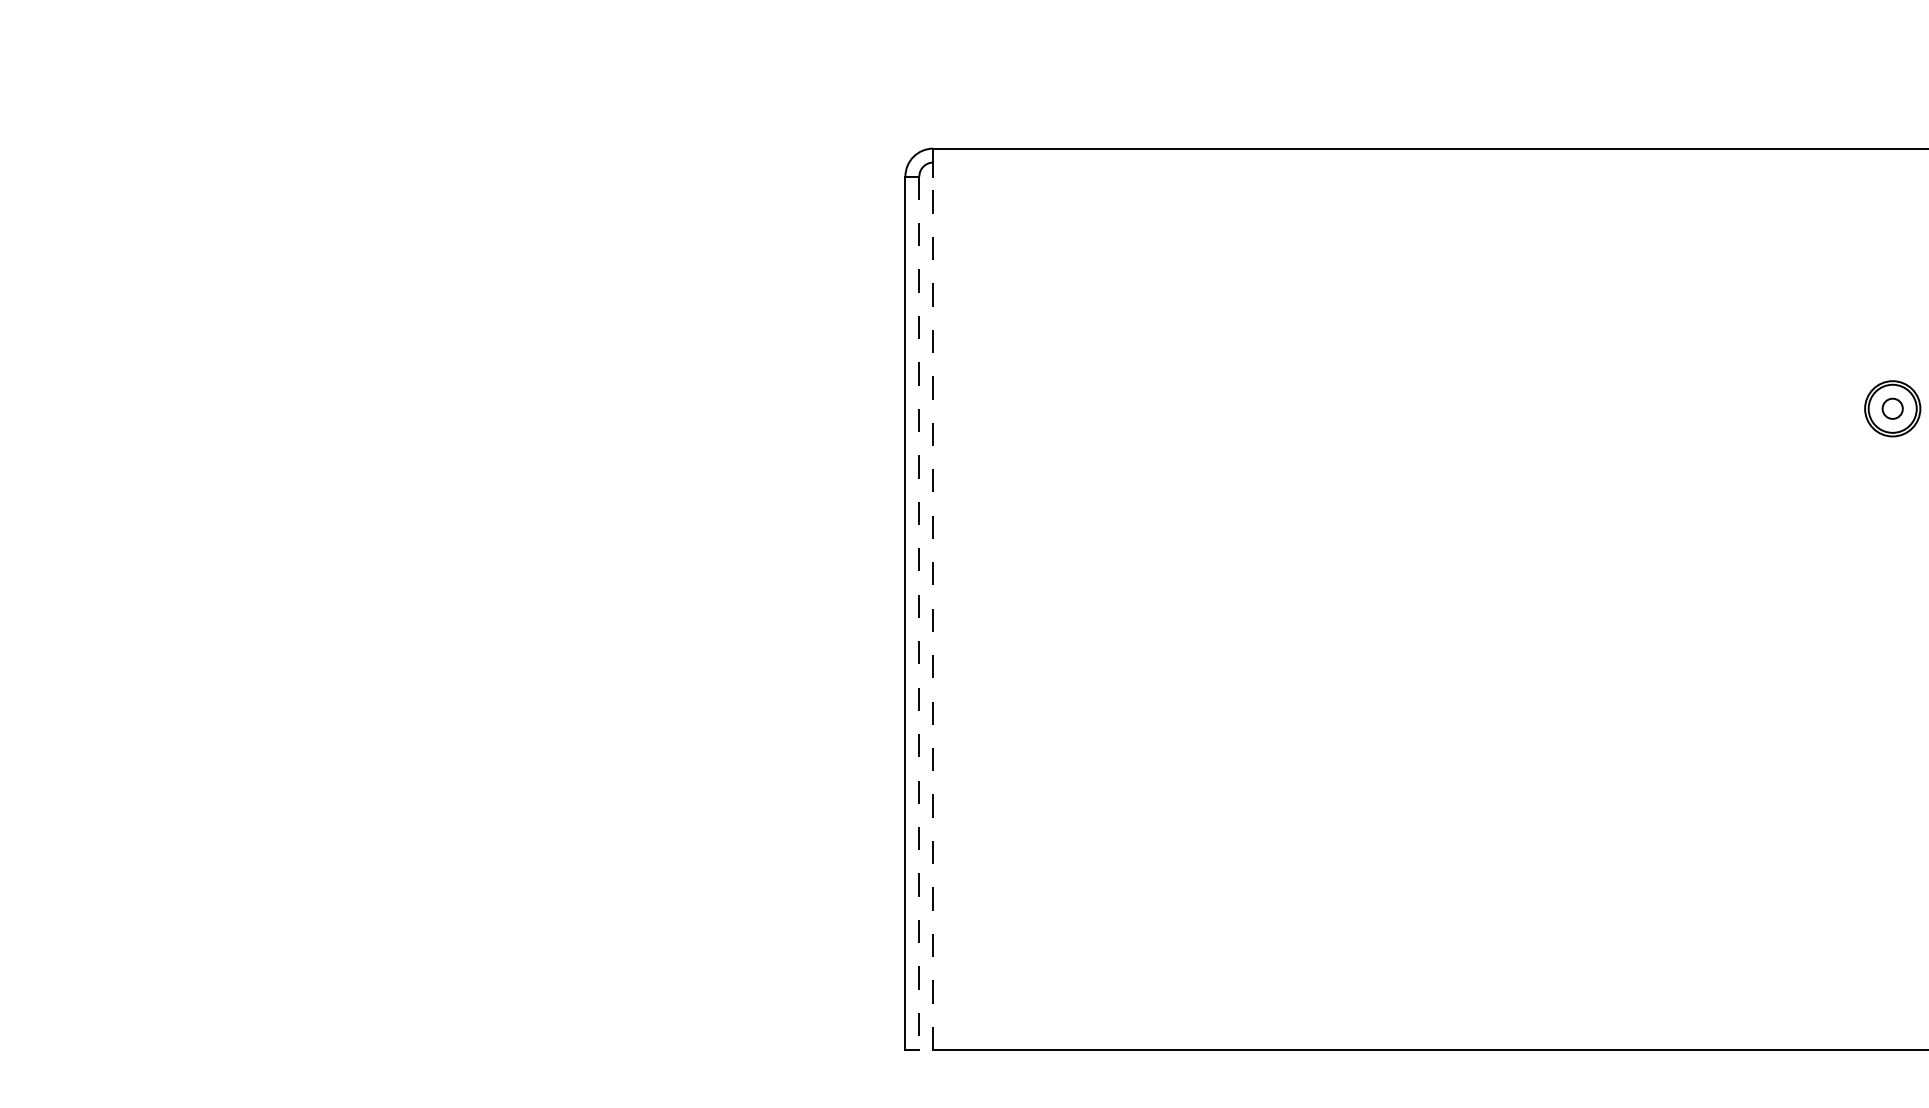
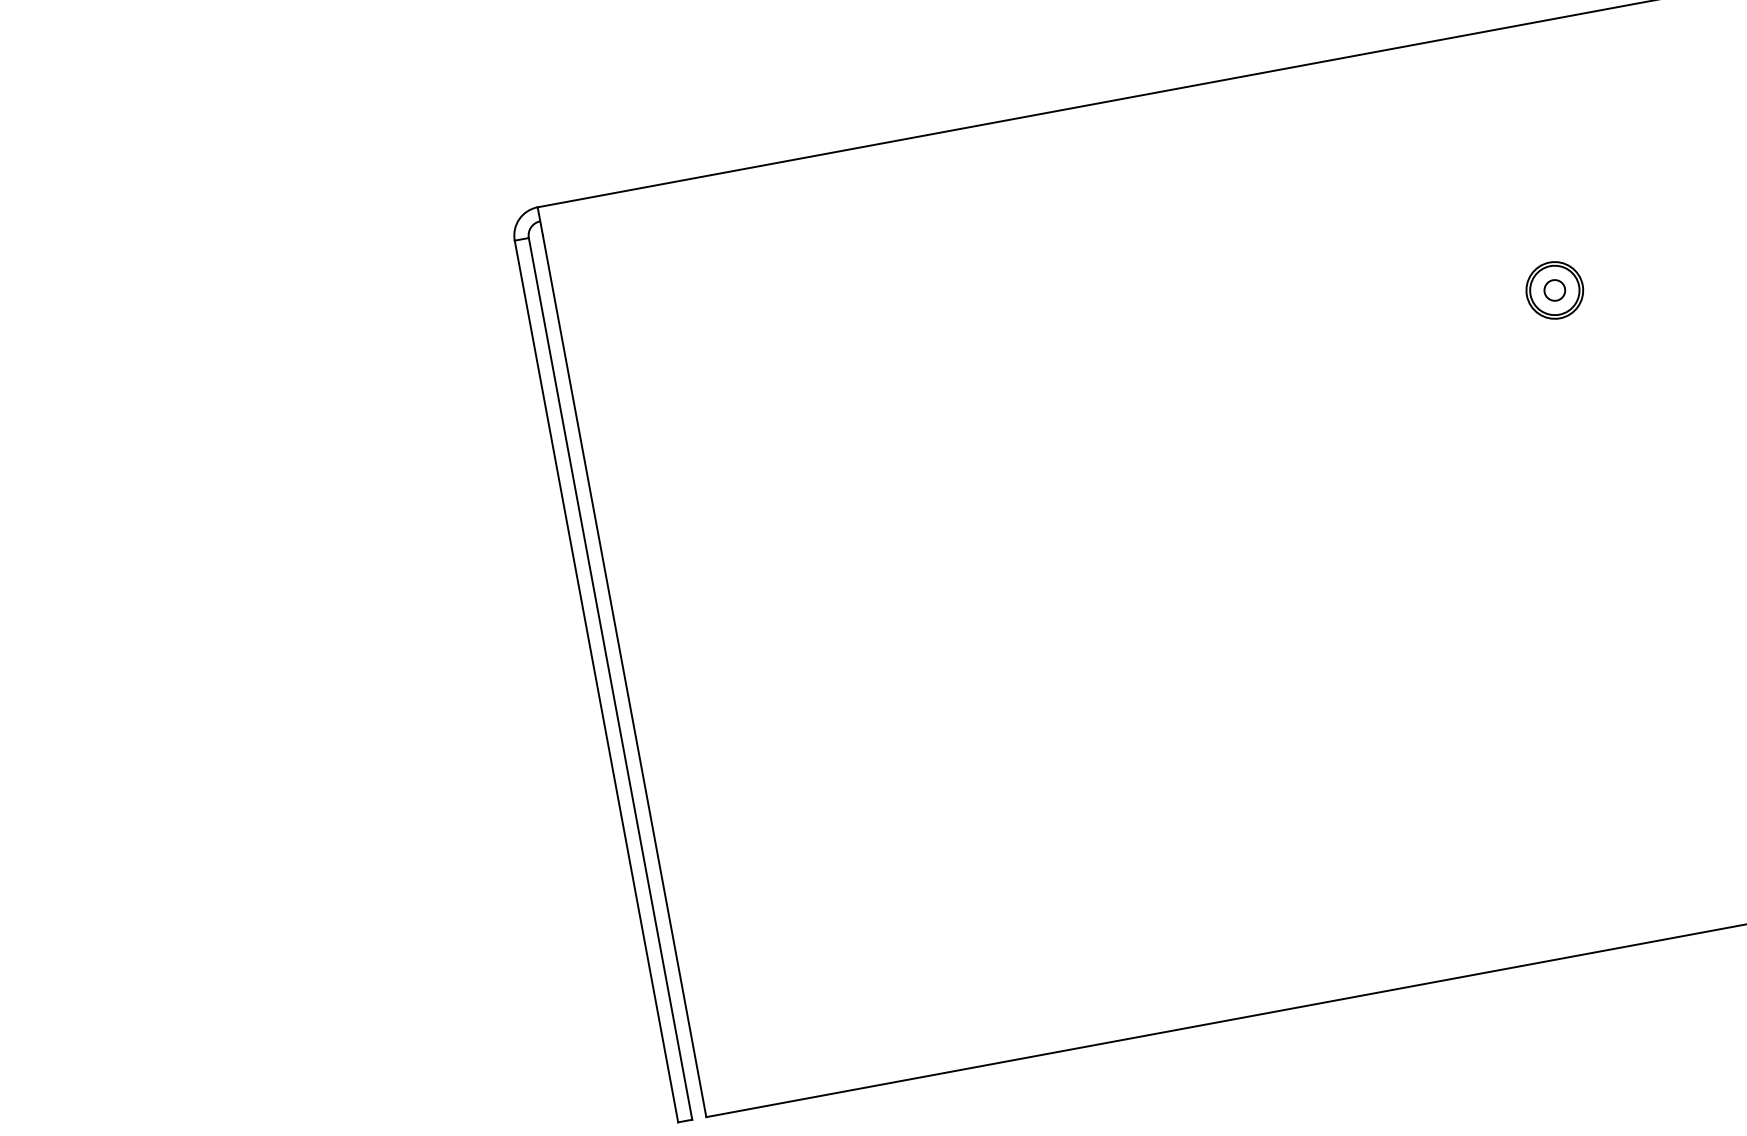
line: (919, 613) -> (610, 679), dashed -> solid
line: (933, 613) -> (624, 676), dashed -> solid

